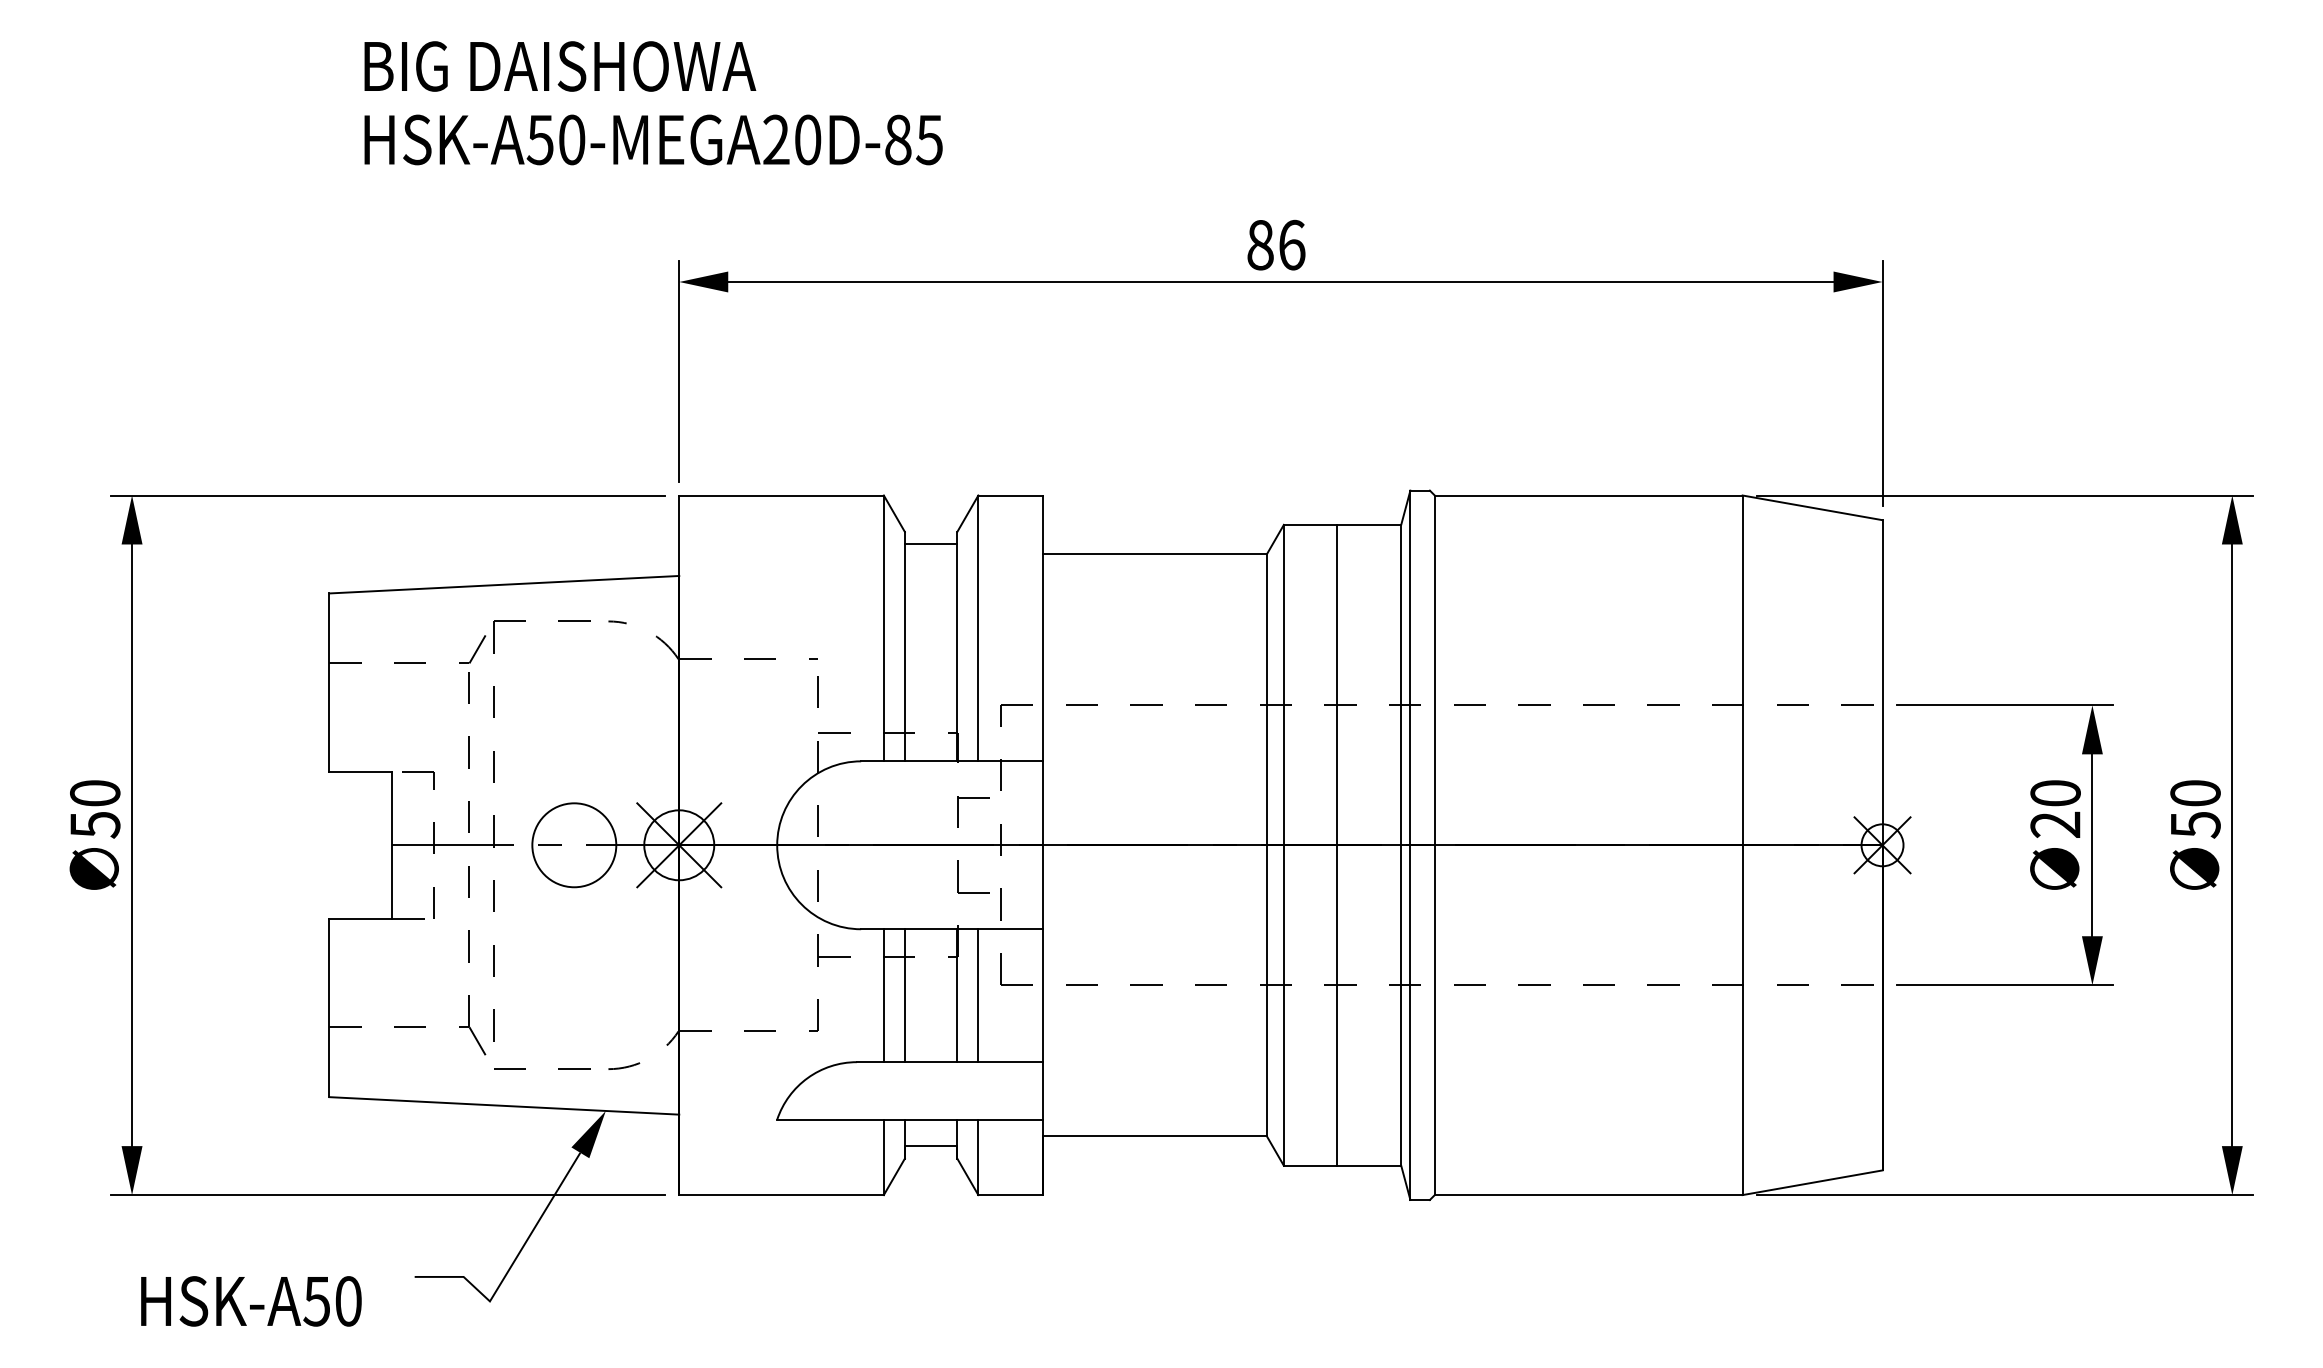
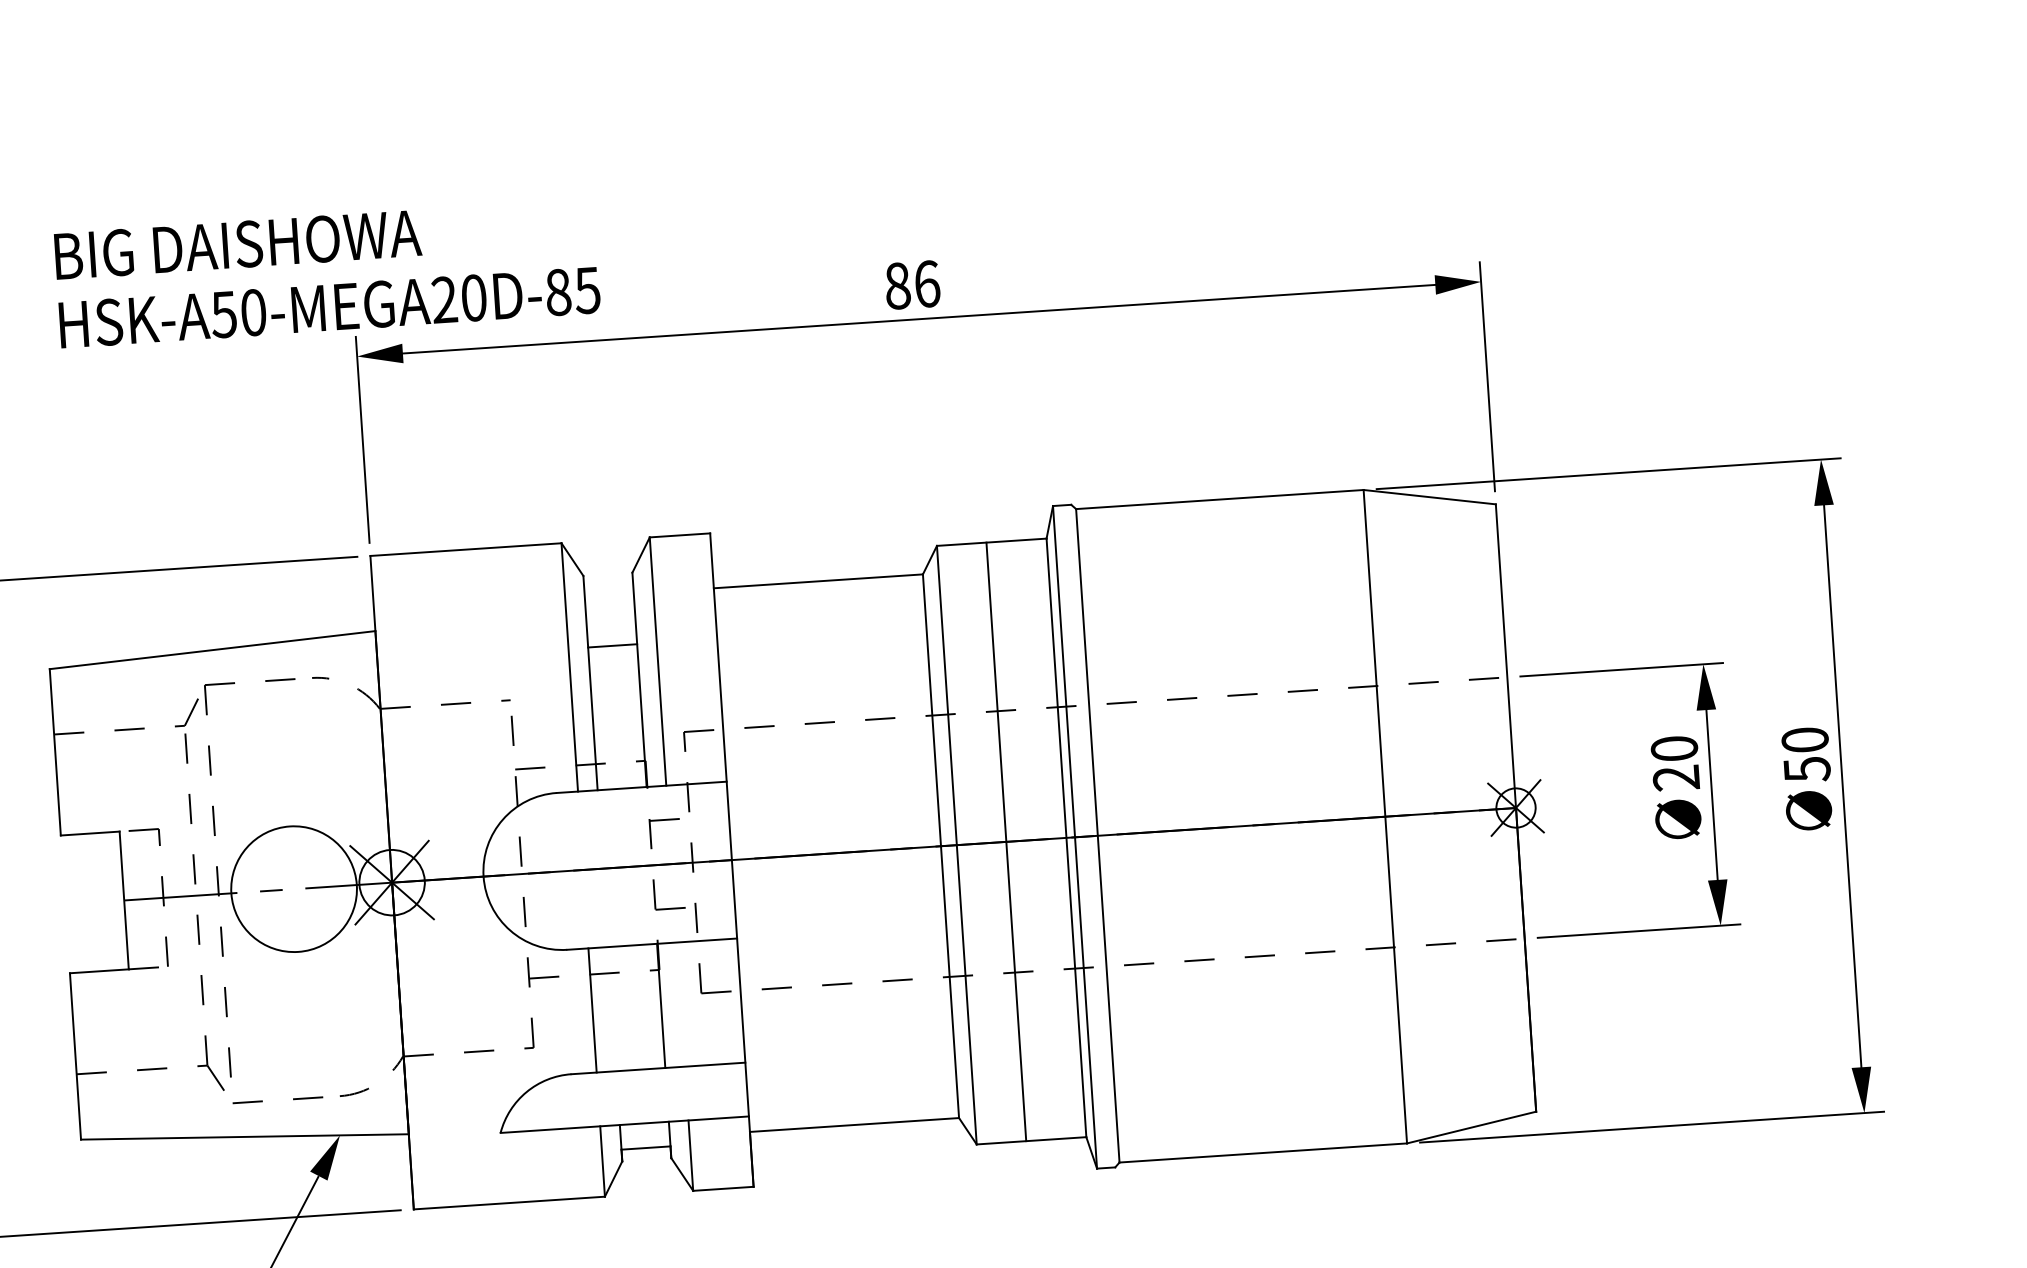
text: (653, 103) -> (327, 273), moved
line: (930, 544) -> (612, 645), moved
circle: (574, 845) -> (294, 889), size x1.6
line: (904, 995) -> (611, 1009), removed
line: (978, 995) -> (680, 1004), removed

